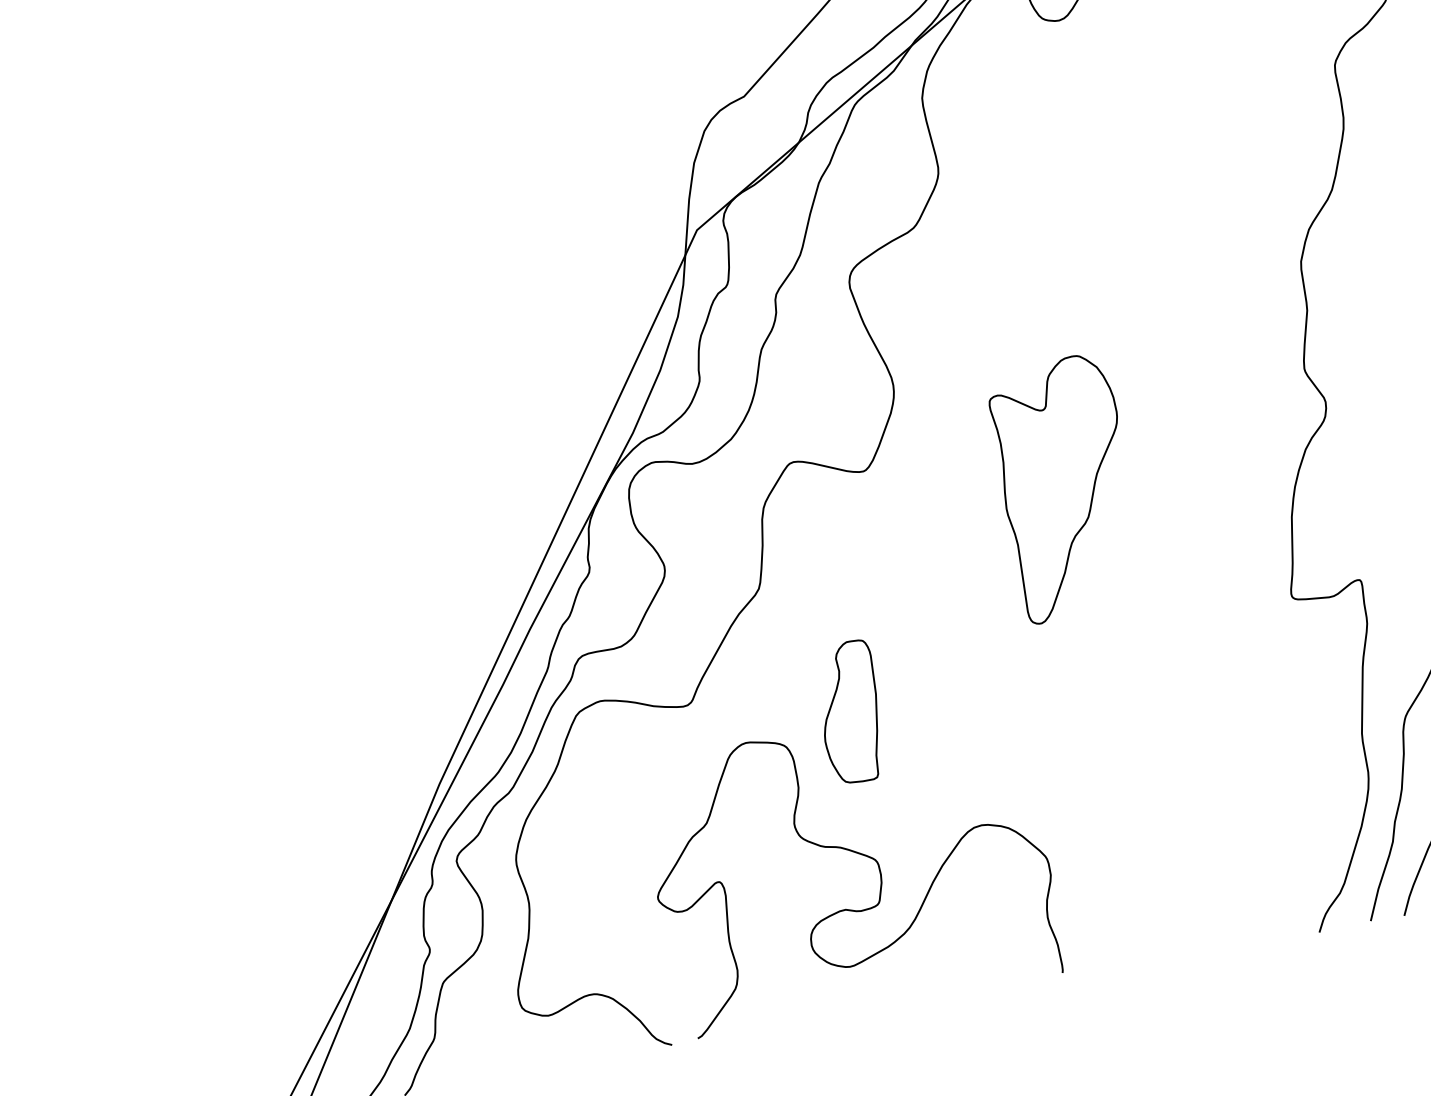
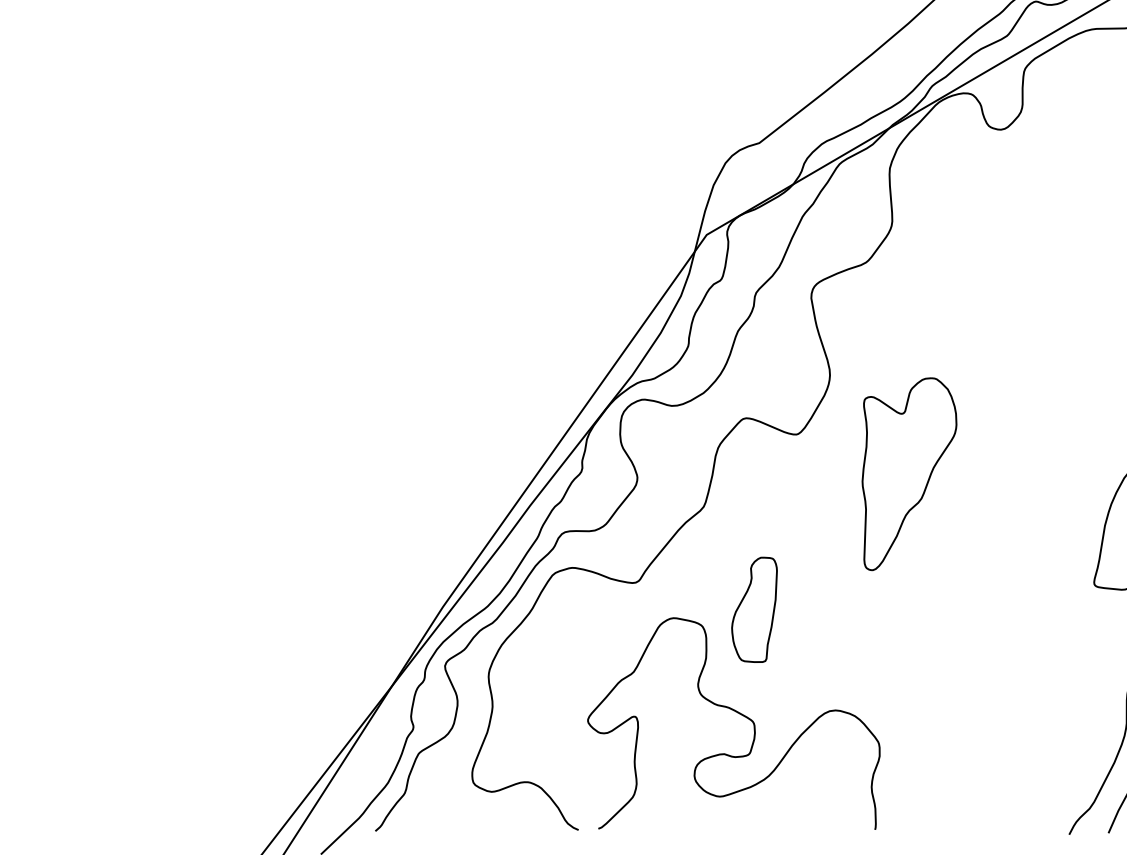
part: (1066, 488) -> (909, 474), moved

